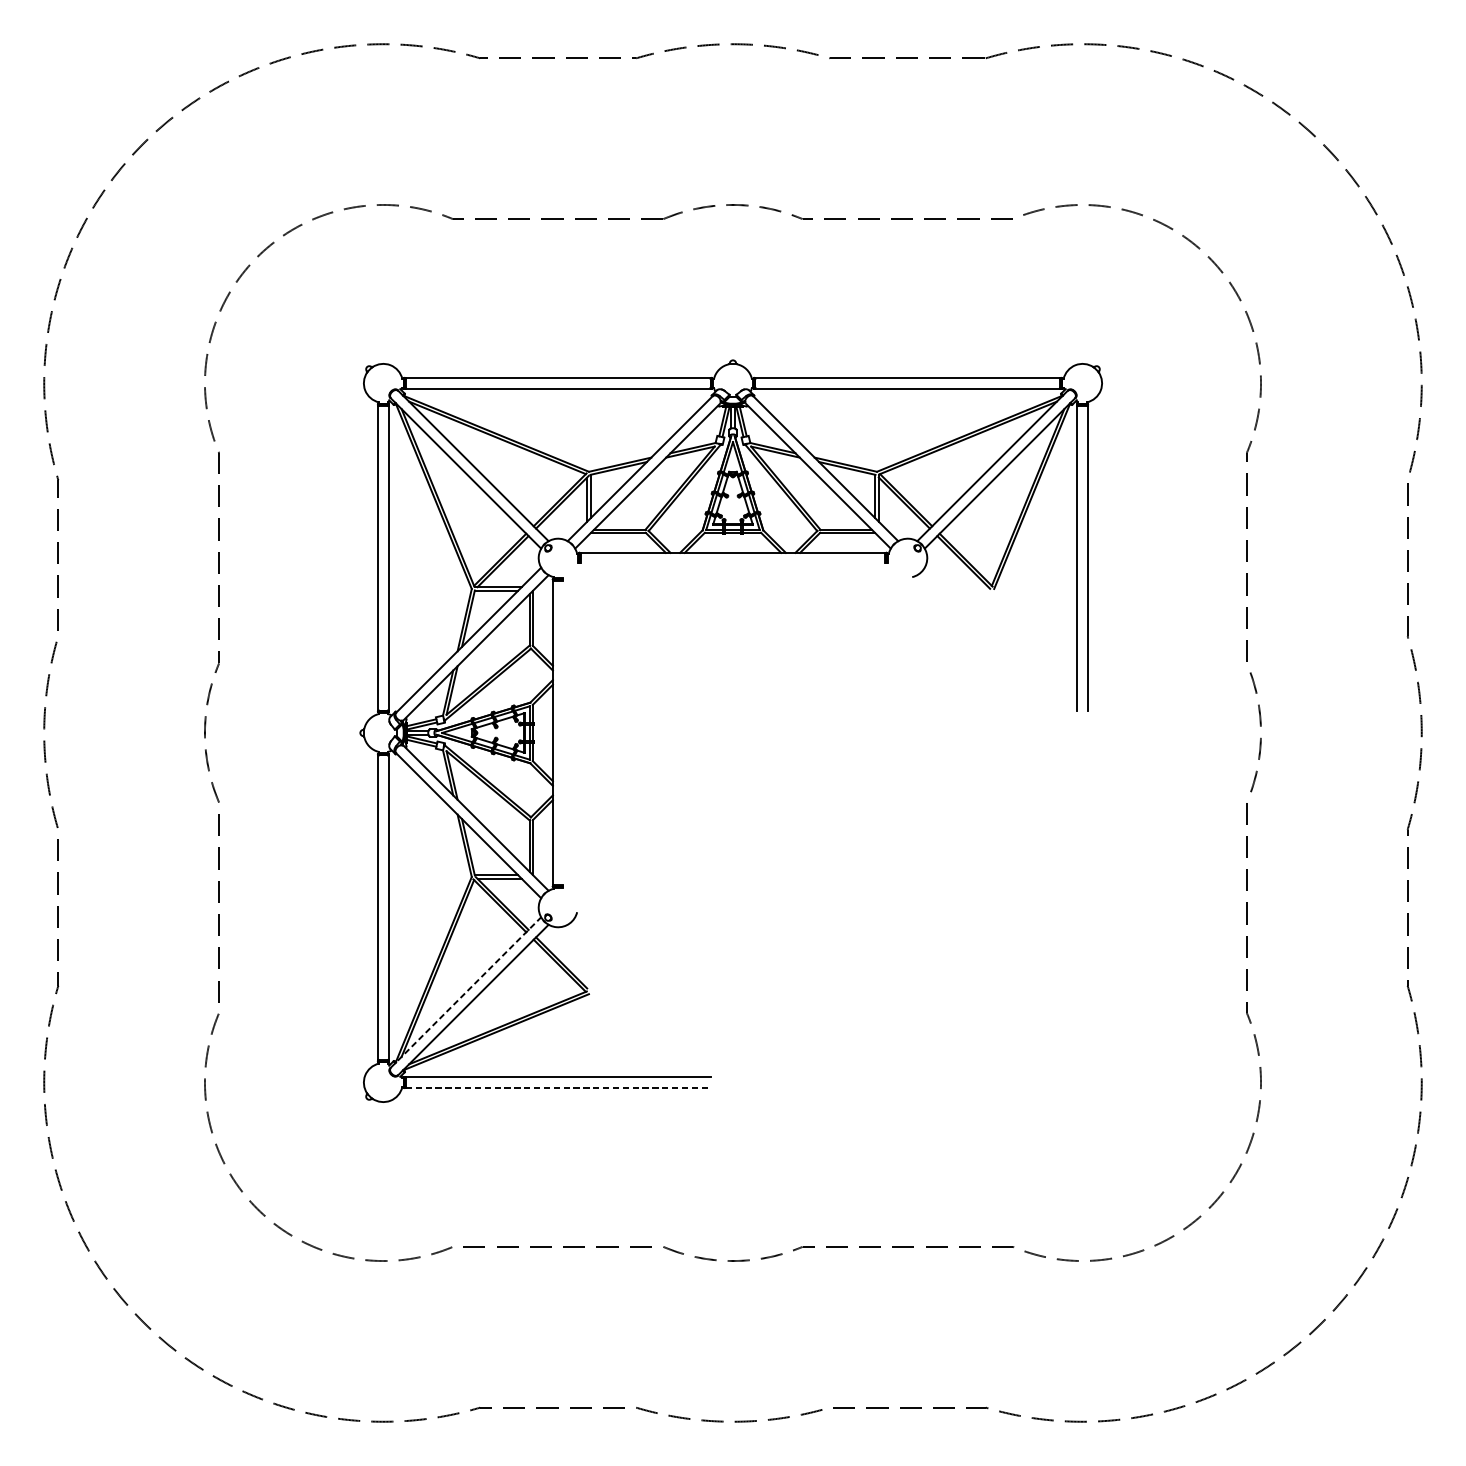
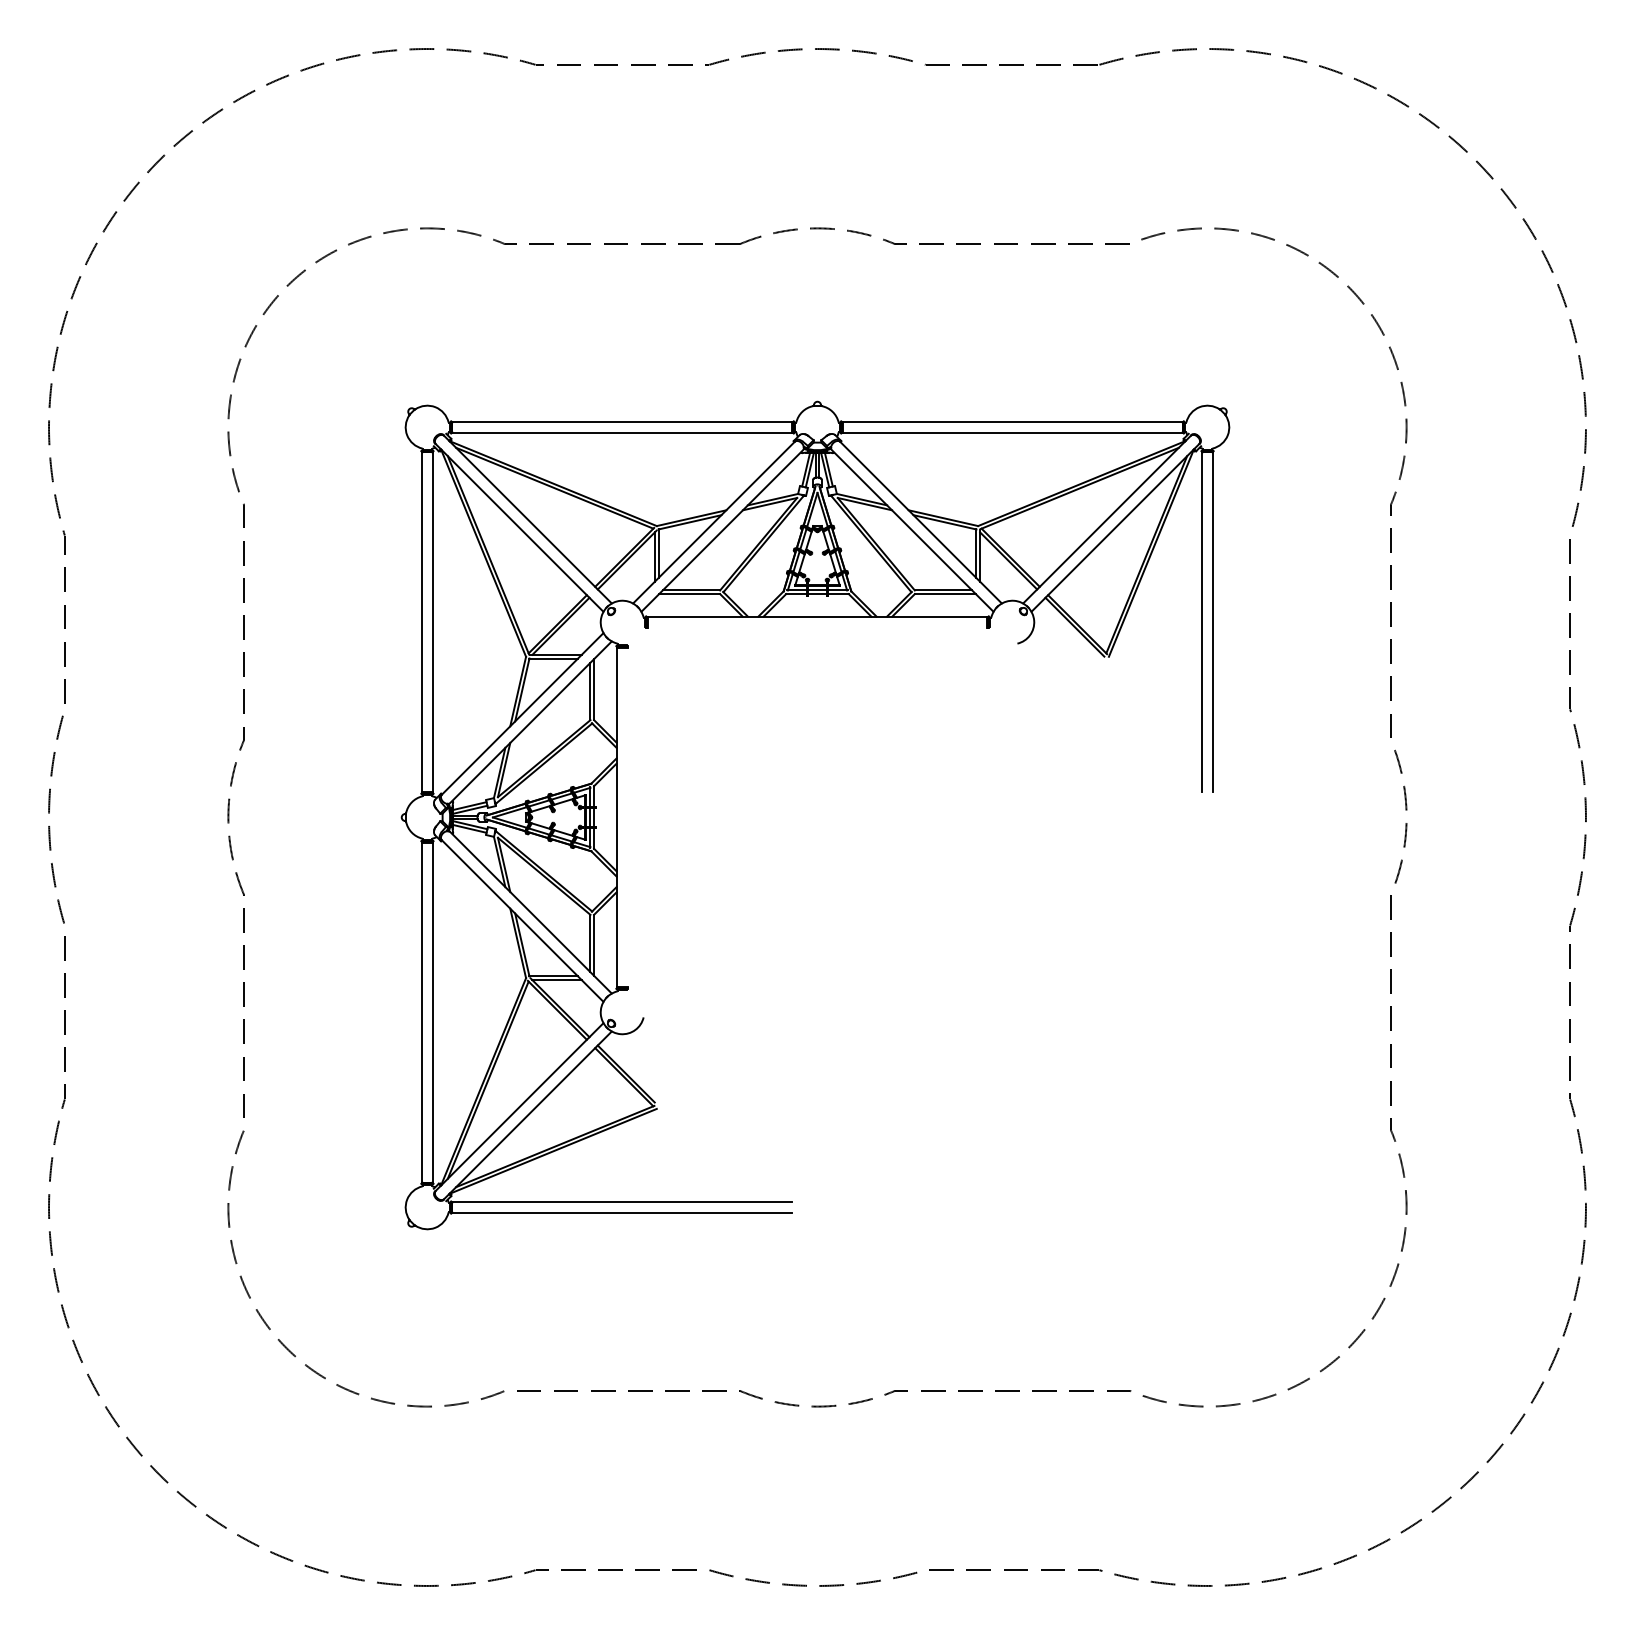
line: (465, 992) -> (519, 1107), dashed -> solid
line: (558, 1087) -> (622, 1213), dashed -> solid

